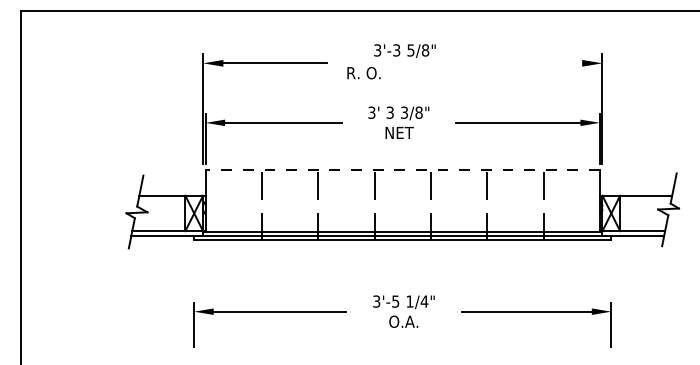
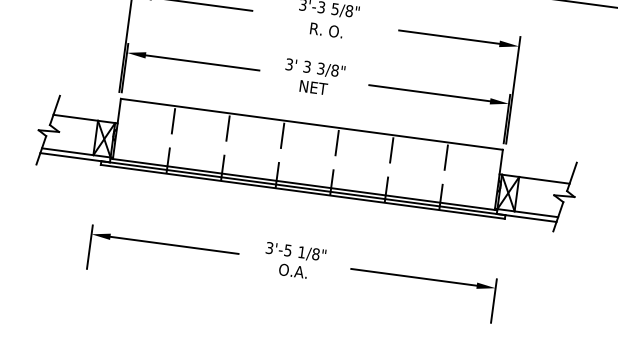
line: (530, 63) -> (449, 37), added
text: (363, 73) -> (326, 30), moved
line: (402, 170) -> (311, 124), dashed -> solid
text: (424, 301) -> (315, 254), 1/4" -> 1/8"

